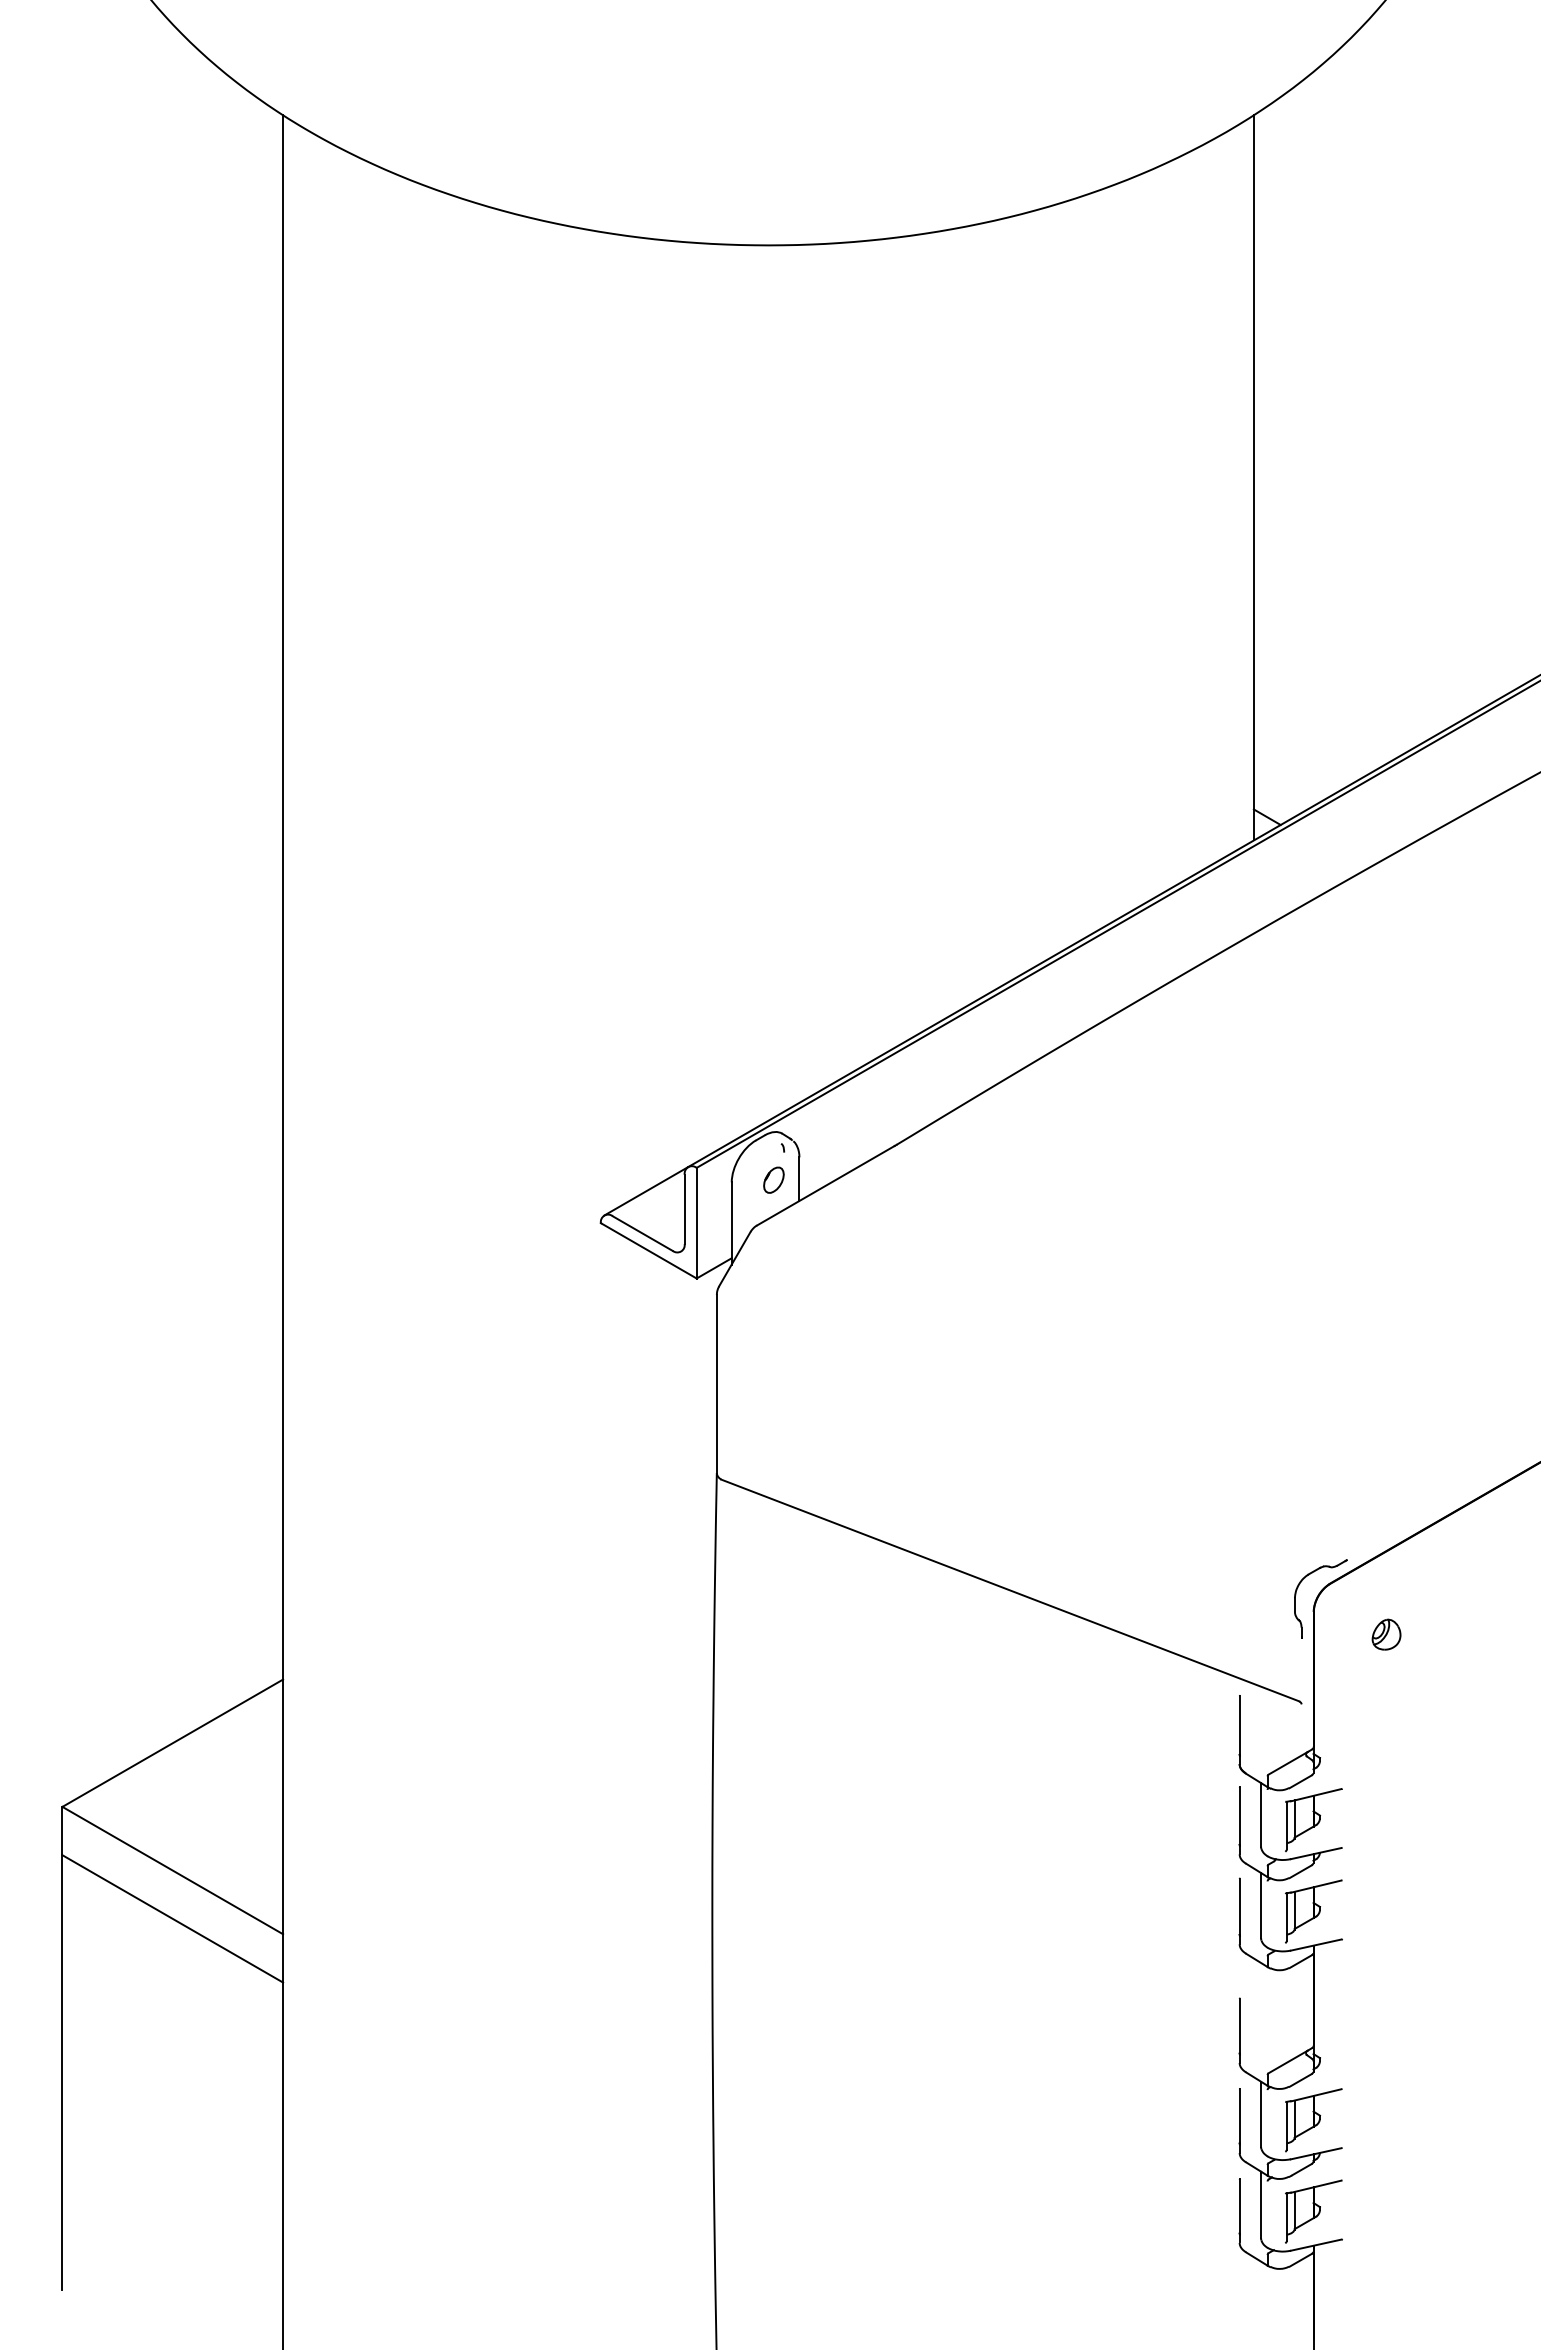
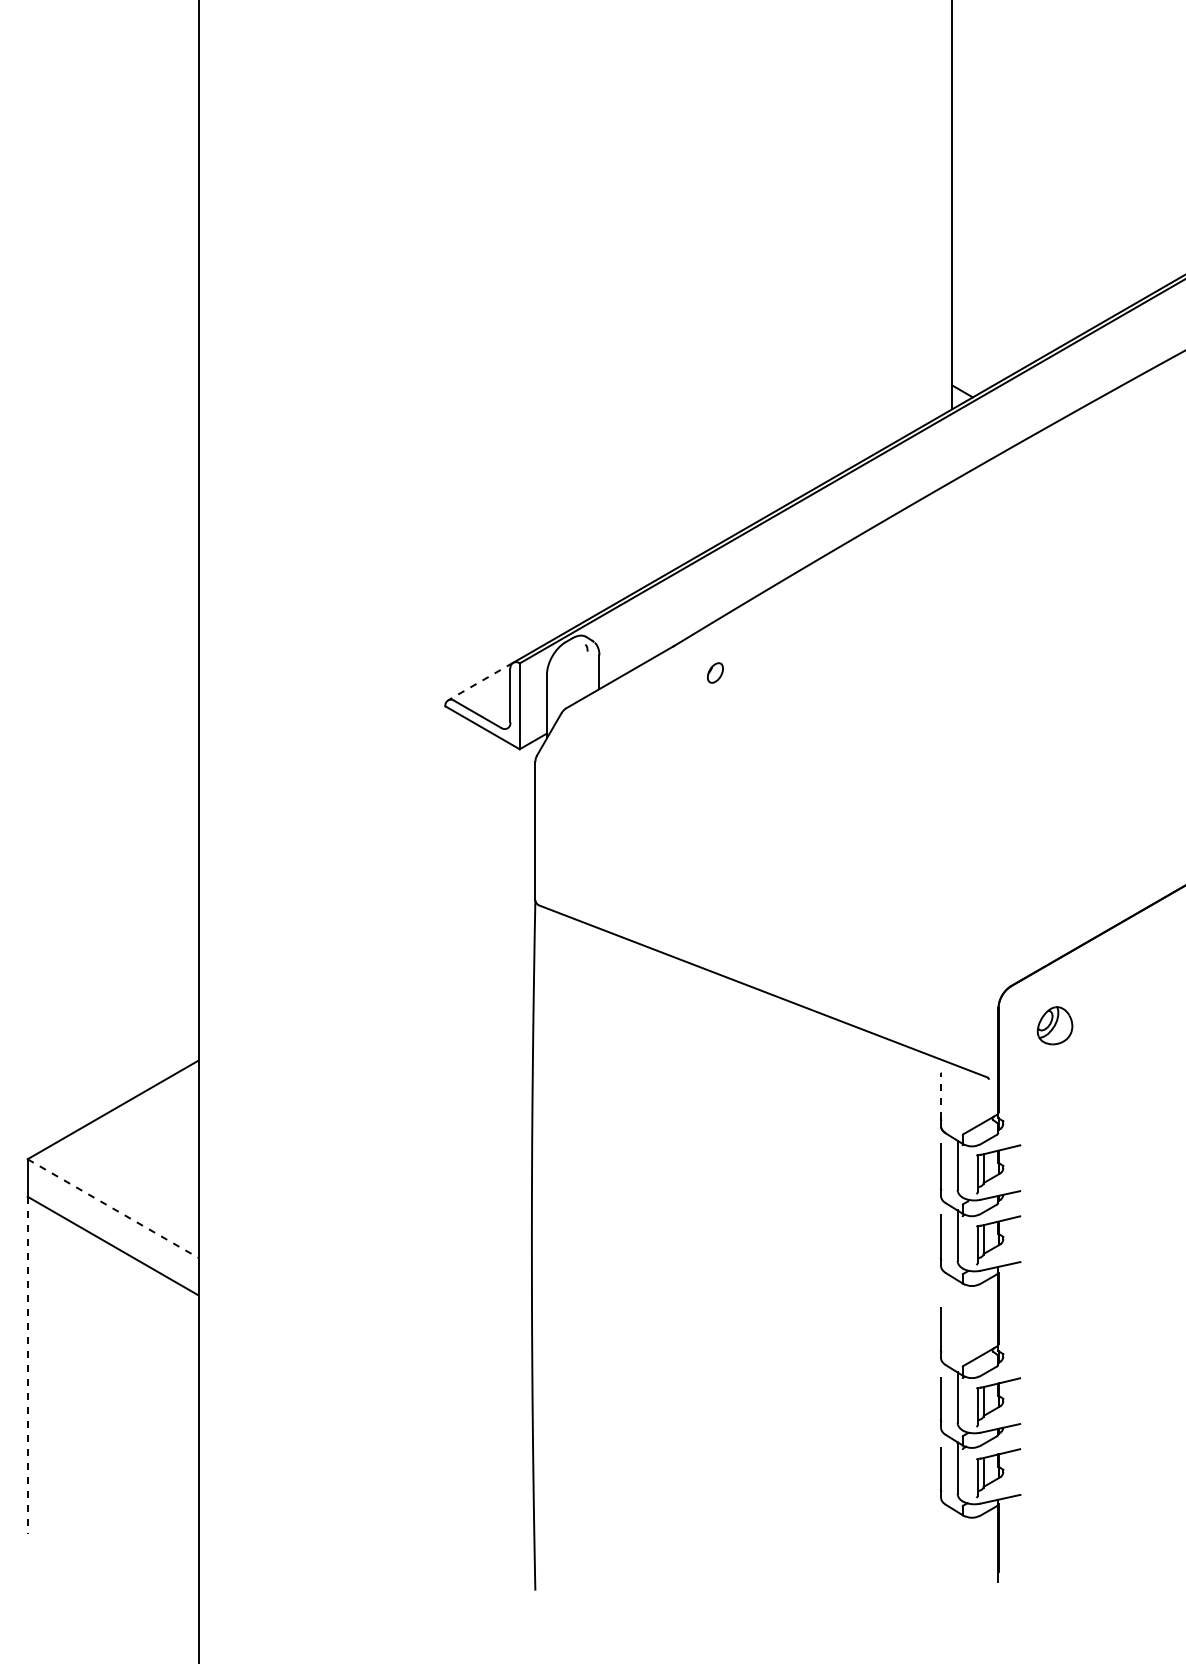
part: (773, 1179) -> (715, 672), moved
line: (645, 1191) -> (480, 681), solid -> dashed
part: (1296, 1595) -> (985, 995), removed
part: (1386, 1634) -> (1054, 1025), size x1.6
line: (1239, 1724) -> (940, 1095), solid -> dashed
line: (173, 1870) -> (113, 1208), solid -> dashed
line: (62, 2073) -> (27, 1366), solid -> dashed

